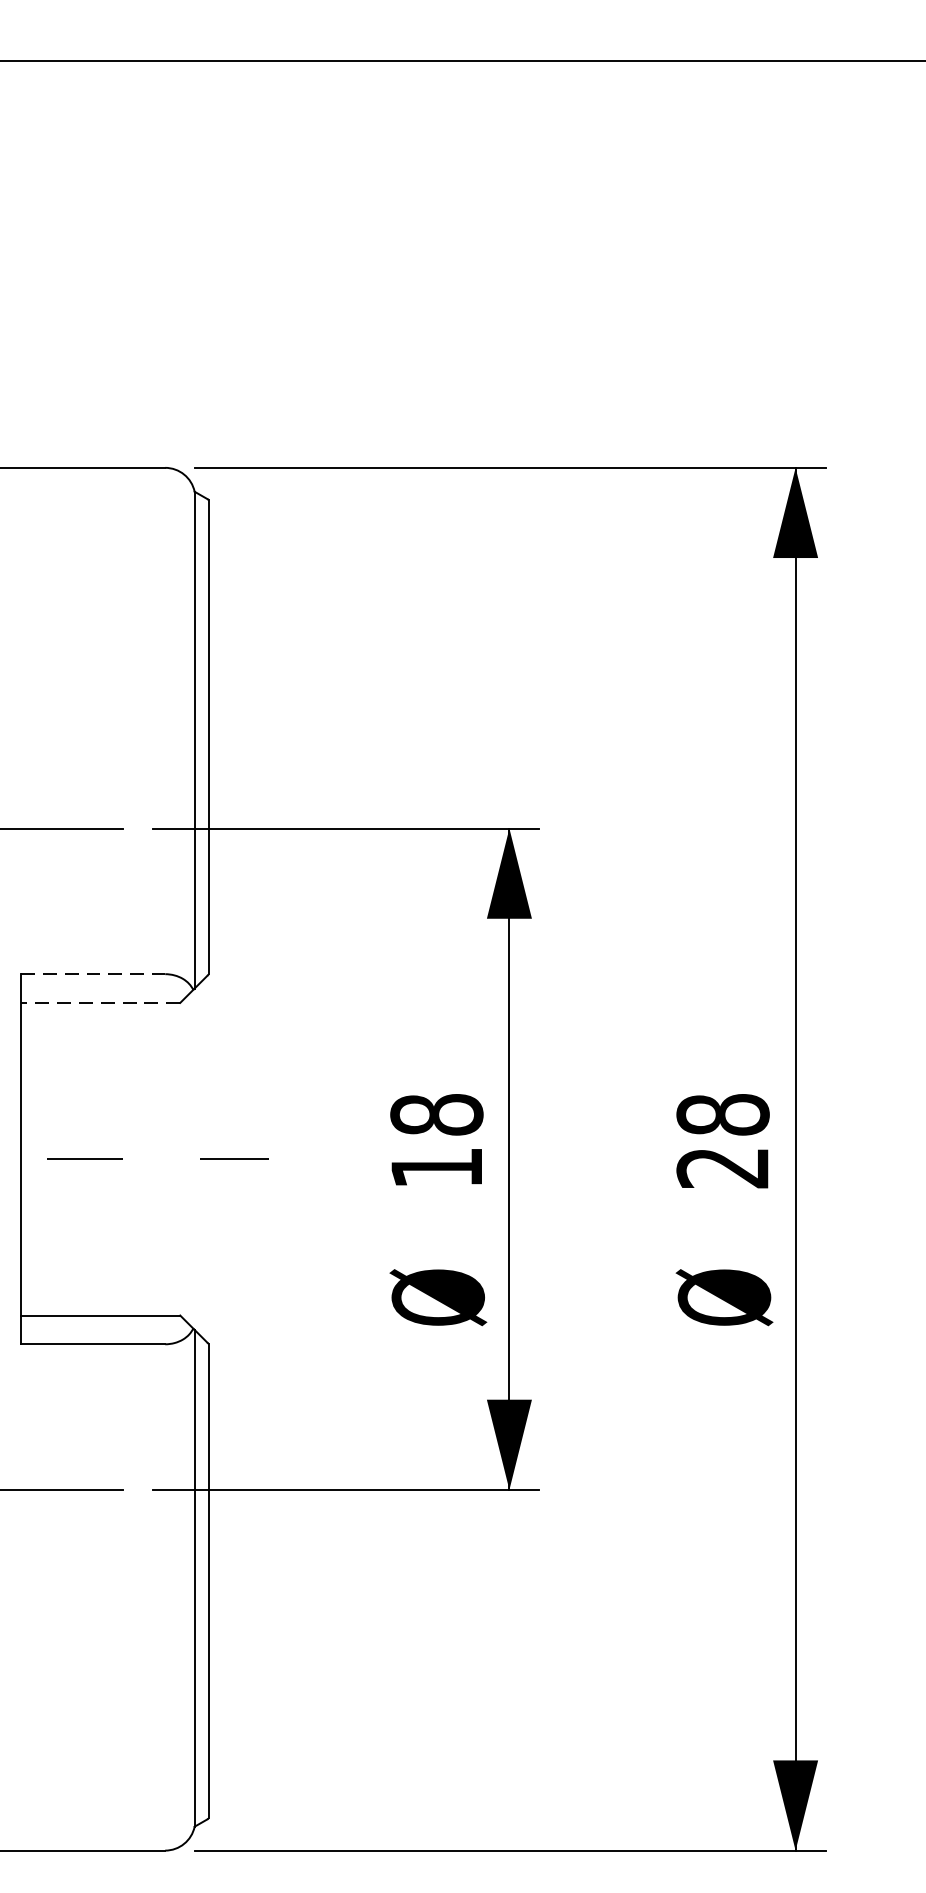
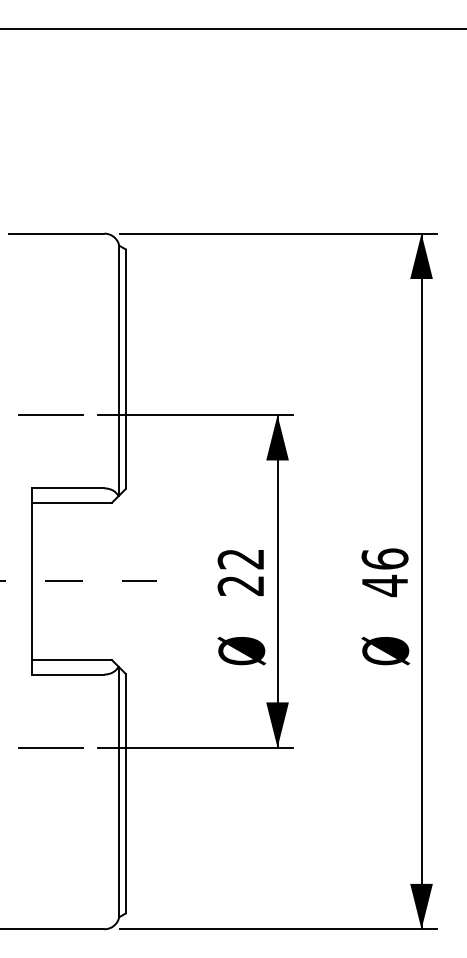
line: (93, 974) -> (68, 488), dashed -> solid
line: (99, 1002) -> (71, 502), dashed -> solid
text: (435, 1141) -> (240, 572), 18 -> 22
text: (721, 1141) -> (384, 572), 28 -> 46

